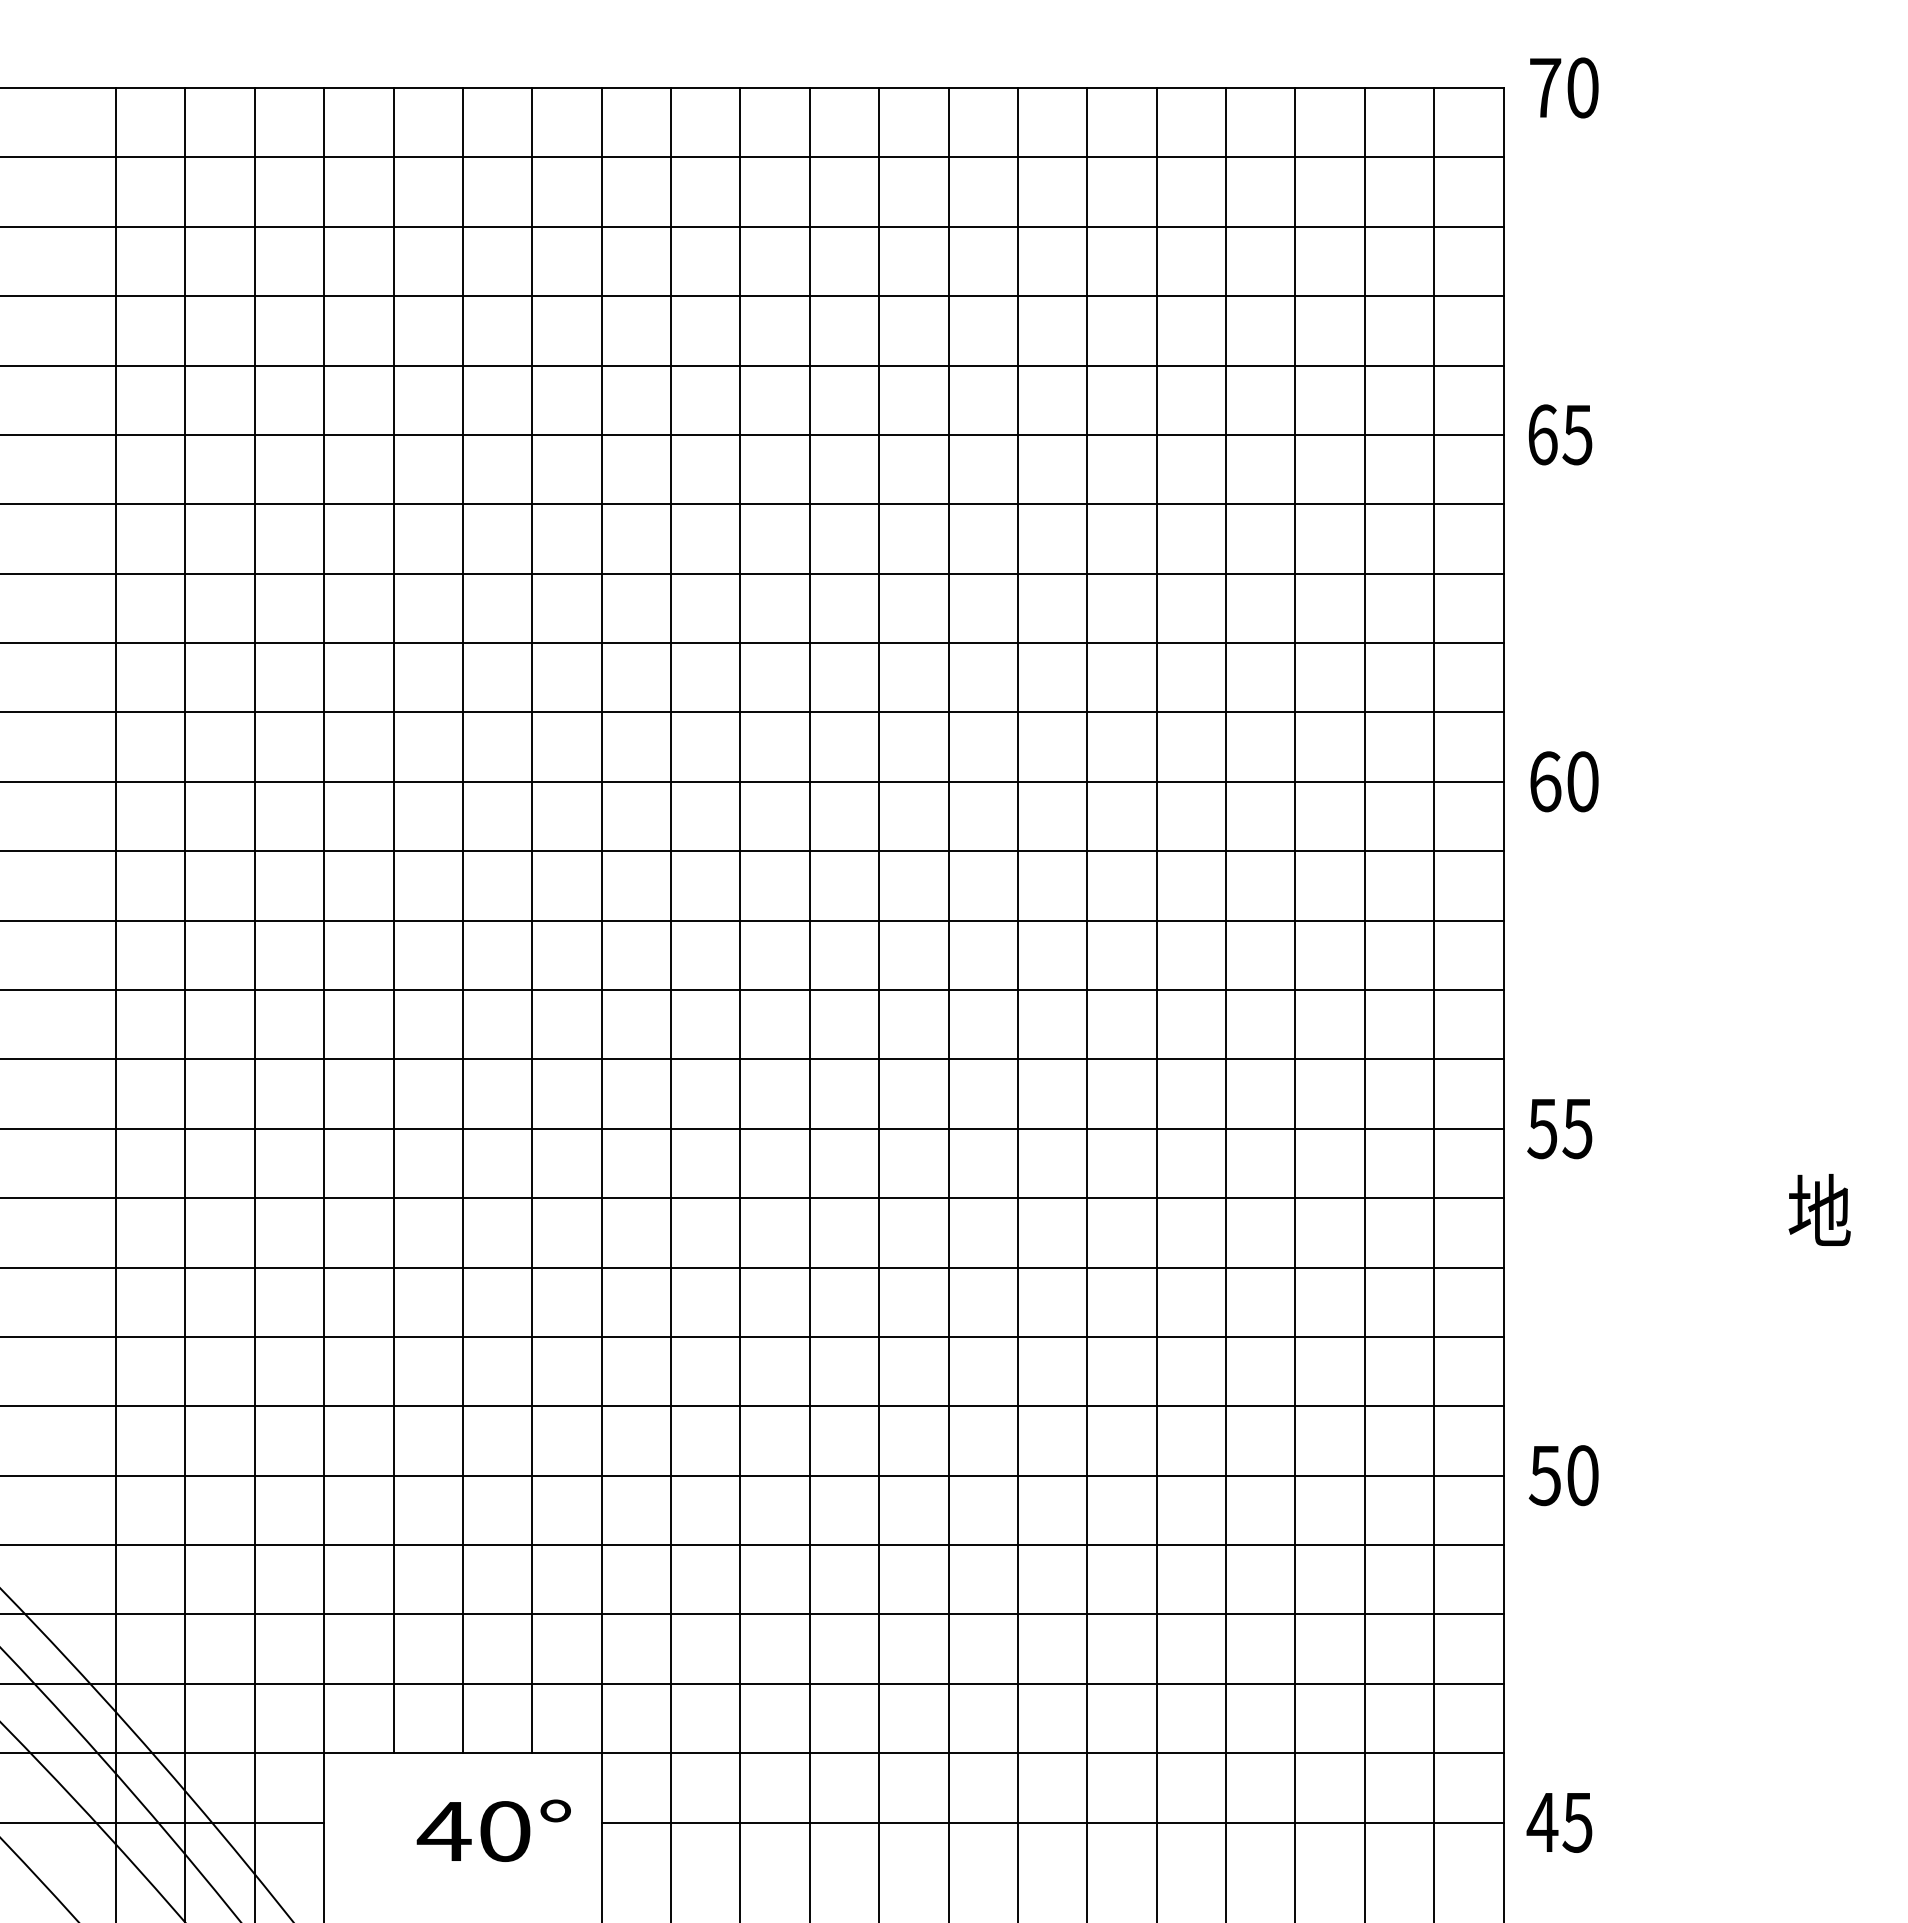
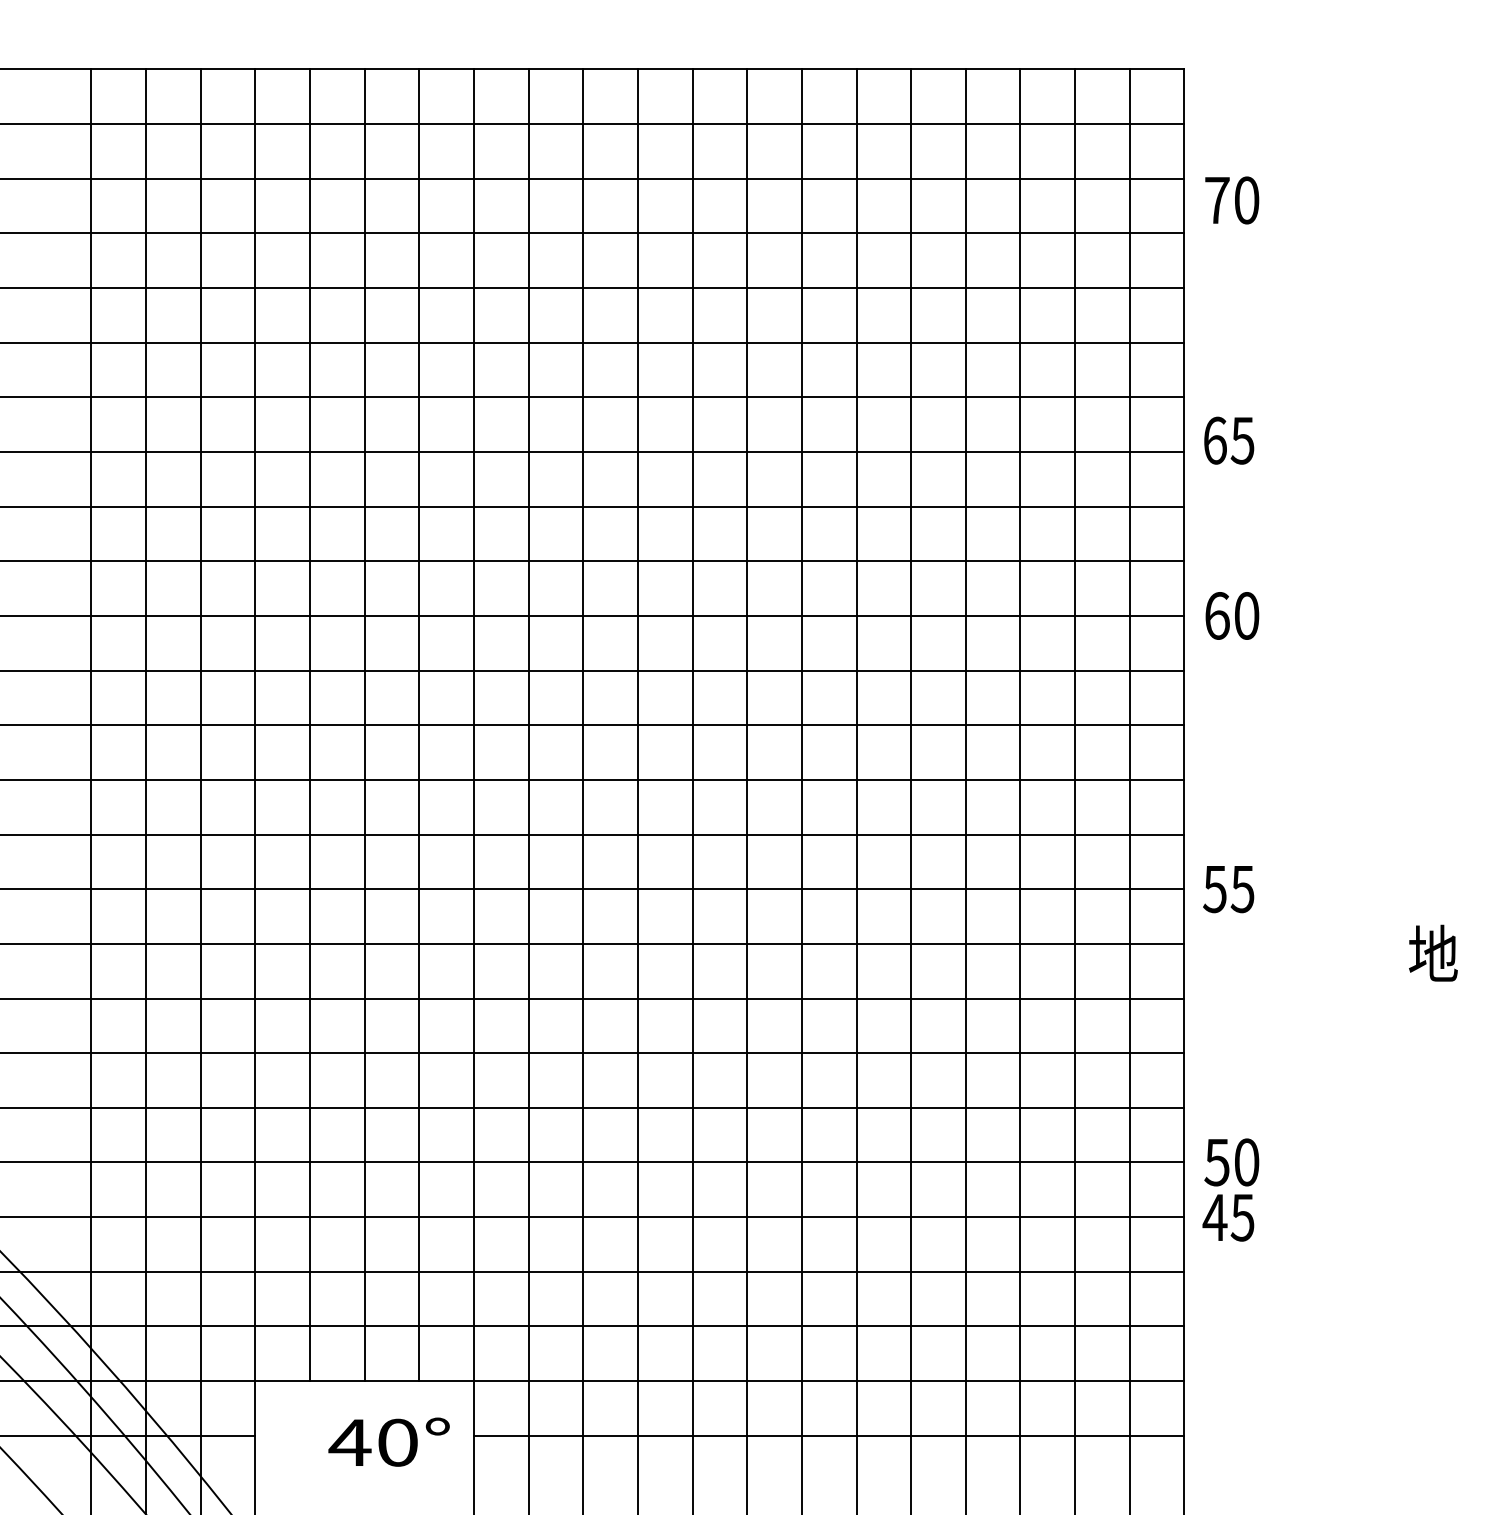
text: (1564, 88) -> (1232, 200), moved
text: (1560, 434) -> (1229, 440), moved
text: (1559, 1822) -> (1228, 1217), moved

